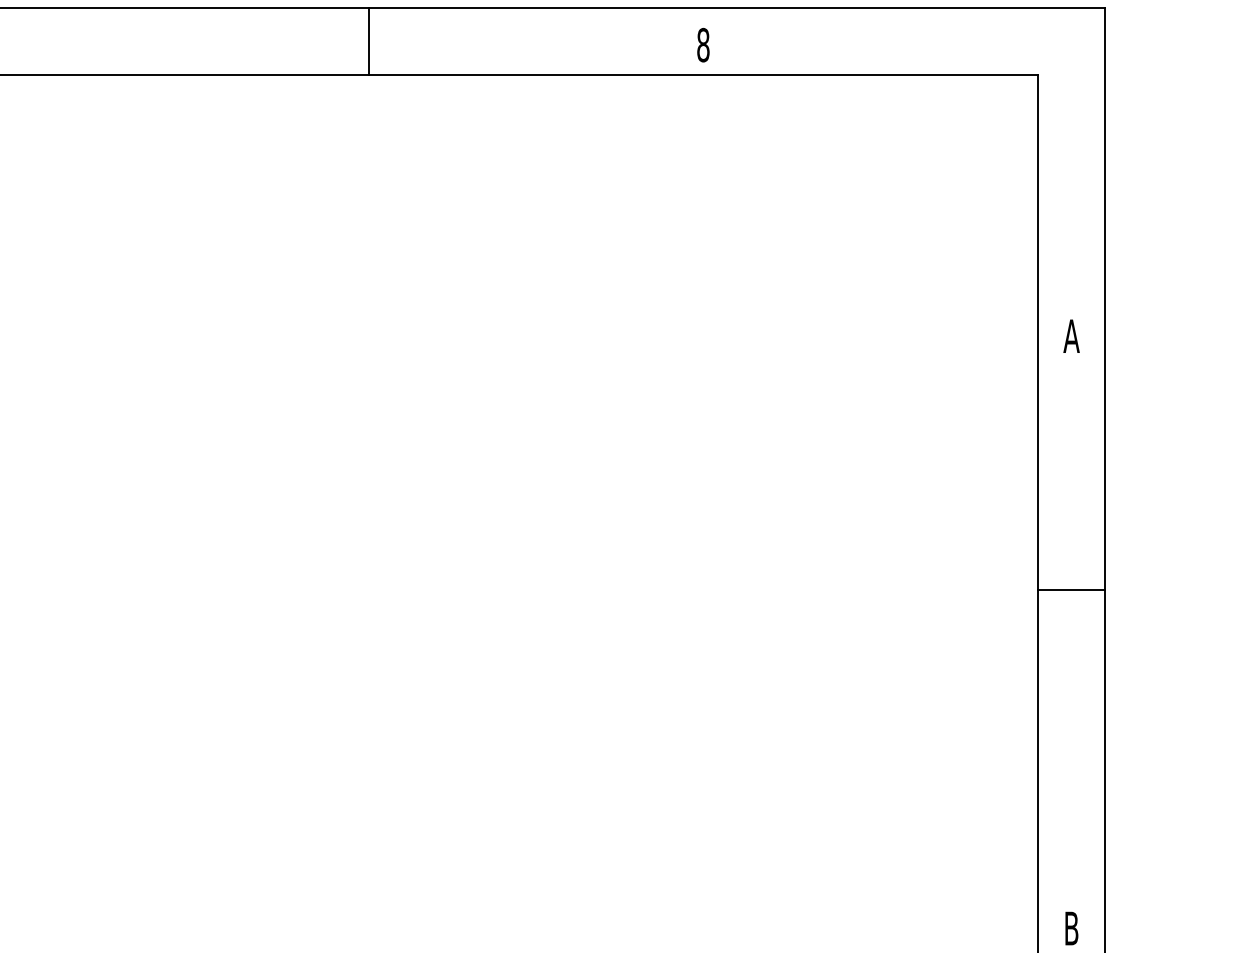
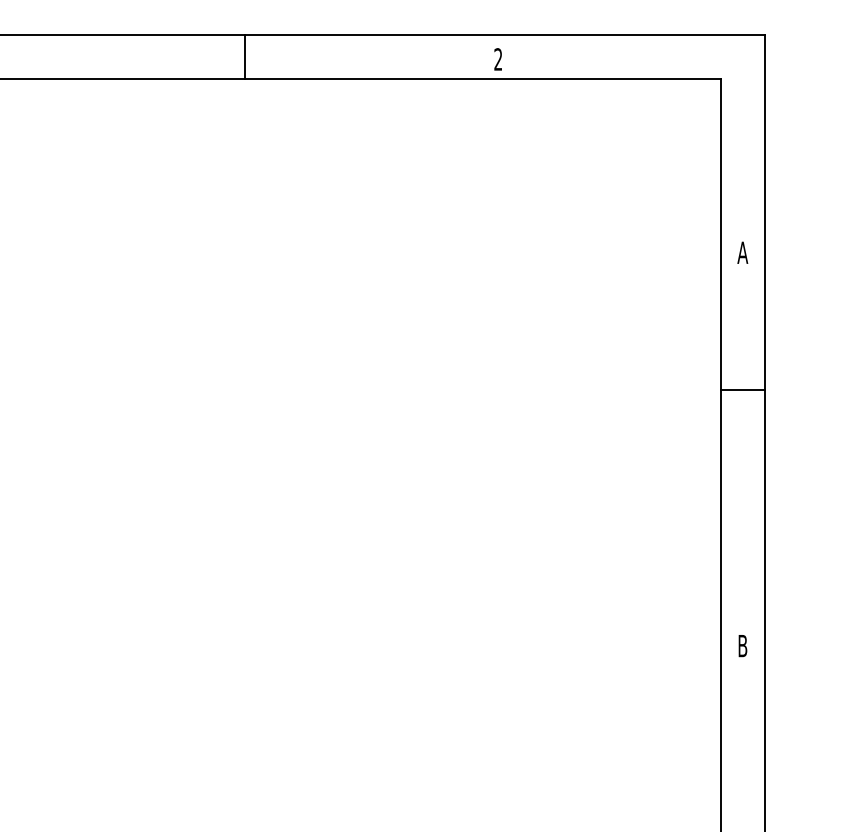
line: (369, 40) -> (245, 56), moved
text: (703, 45) -> (498, 59), 8 -> 2
line: (1071, 590) -> (742, 390), moved

